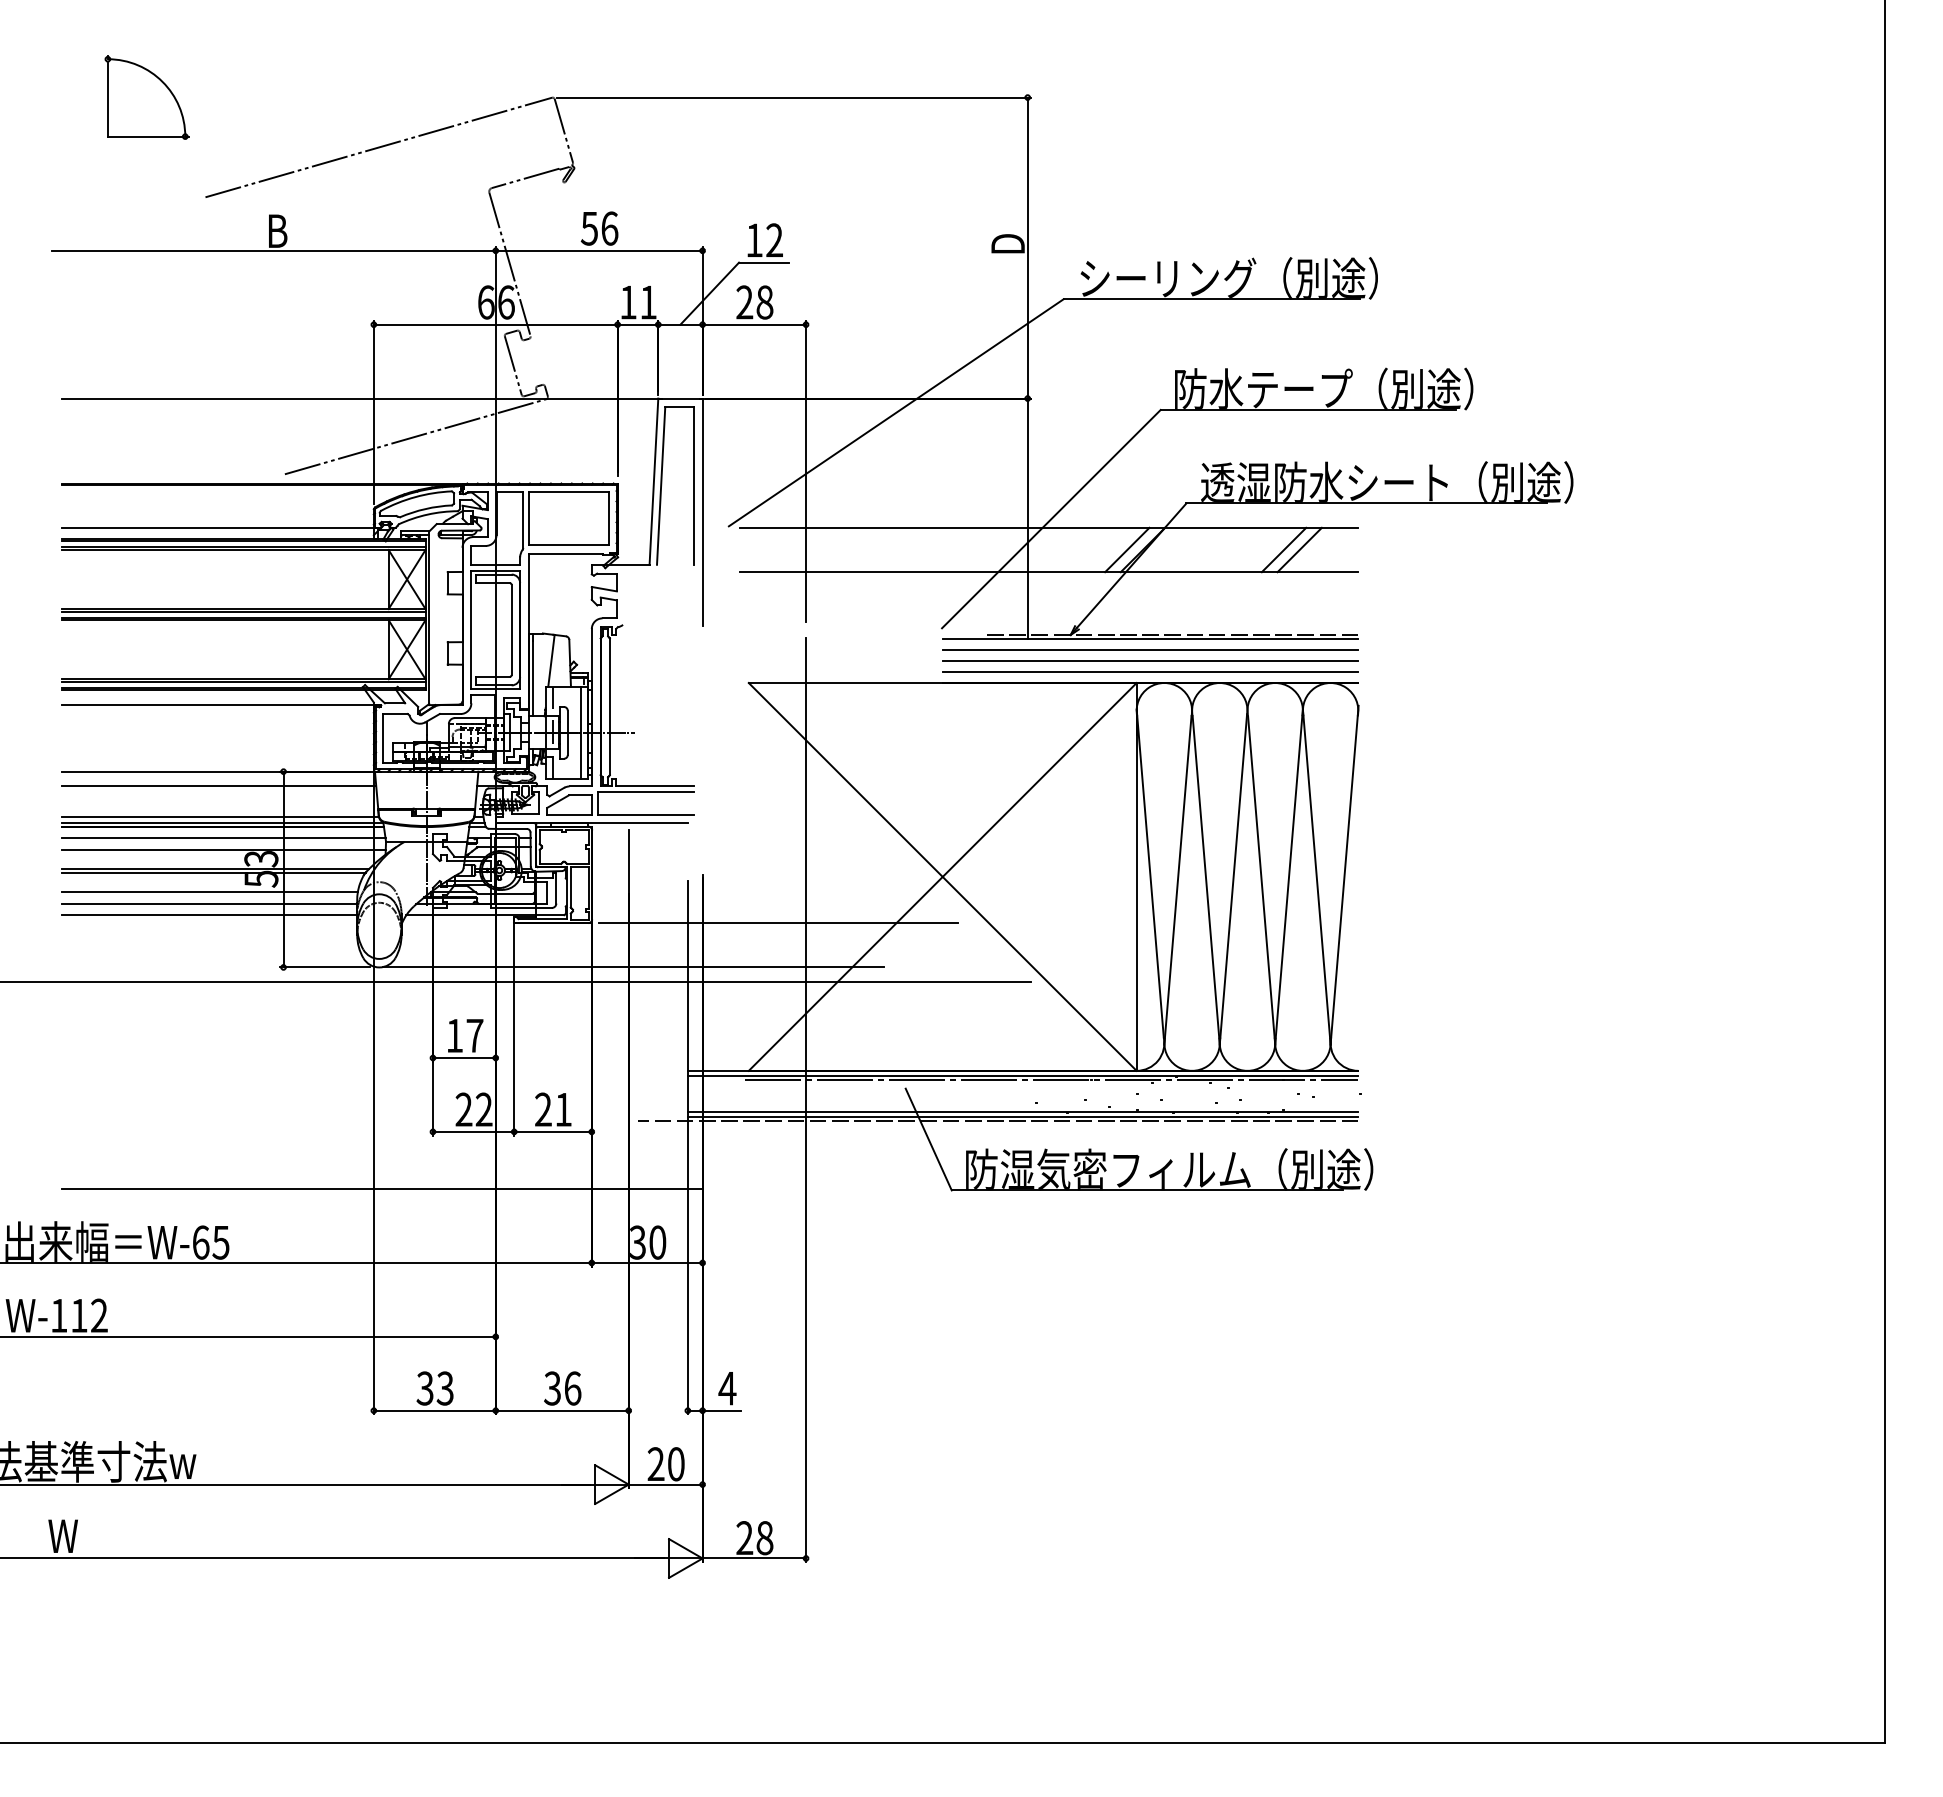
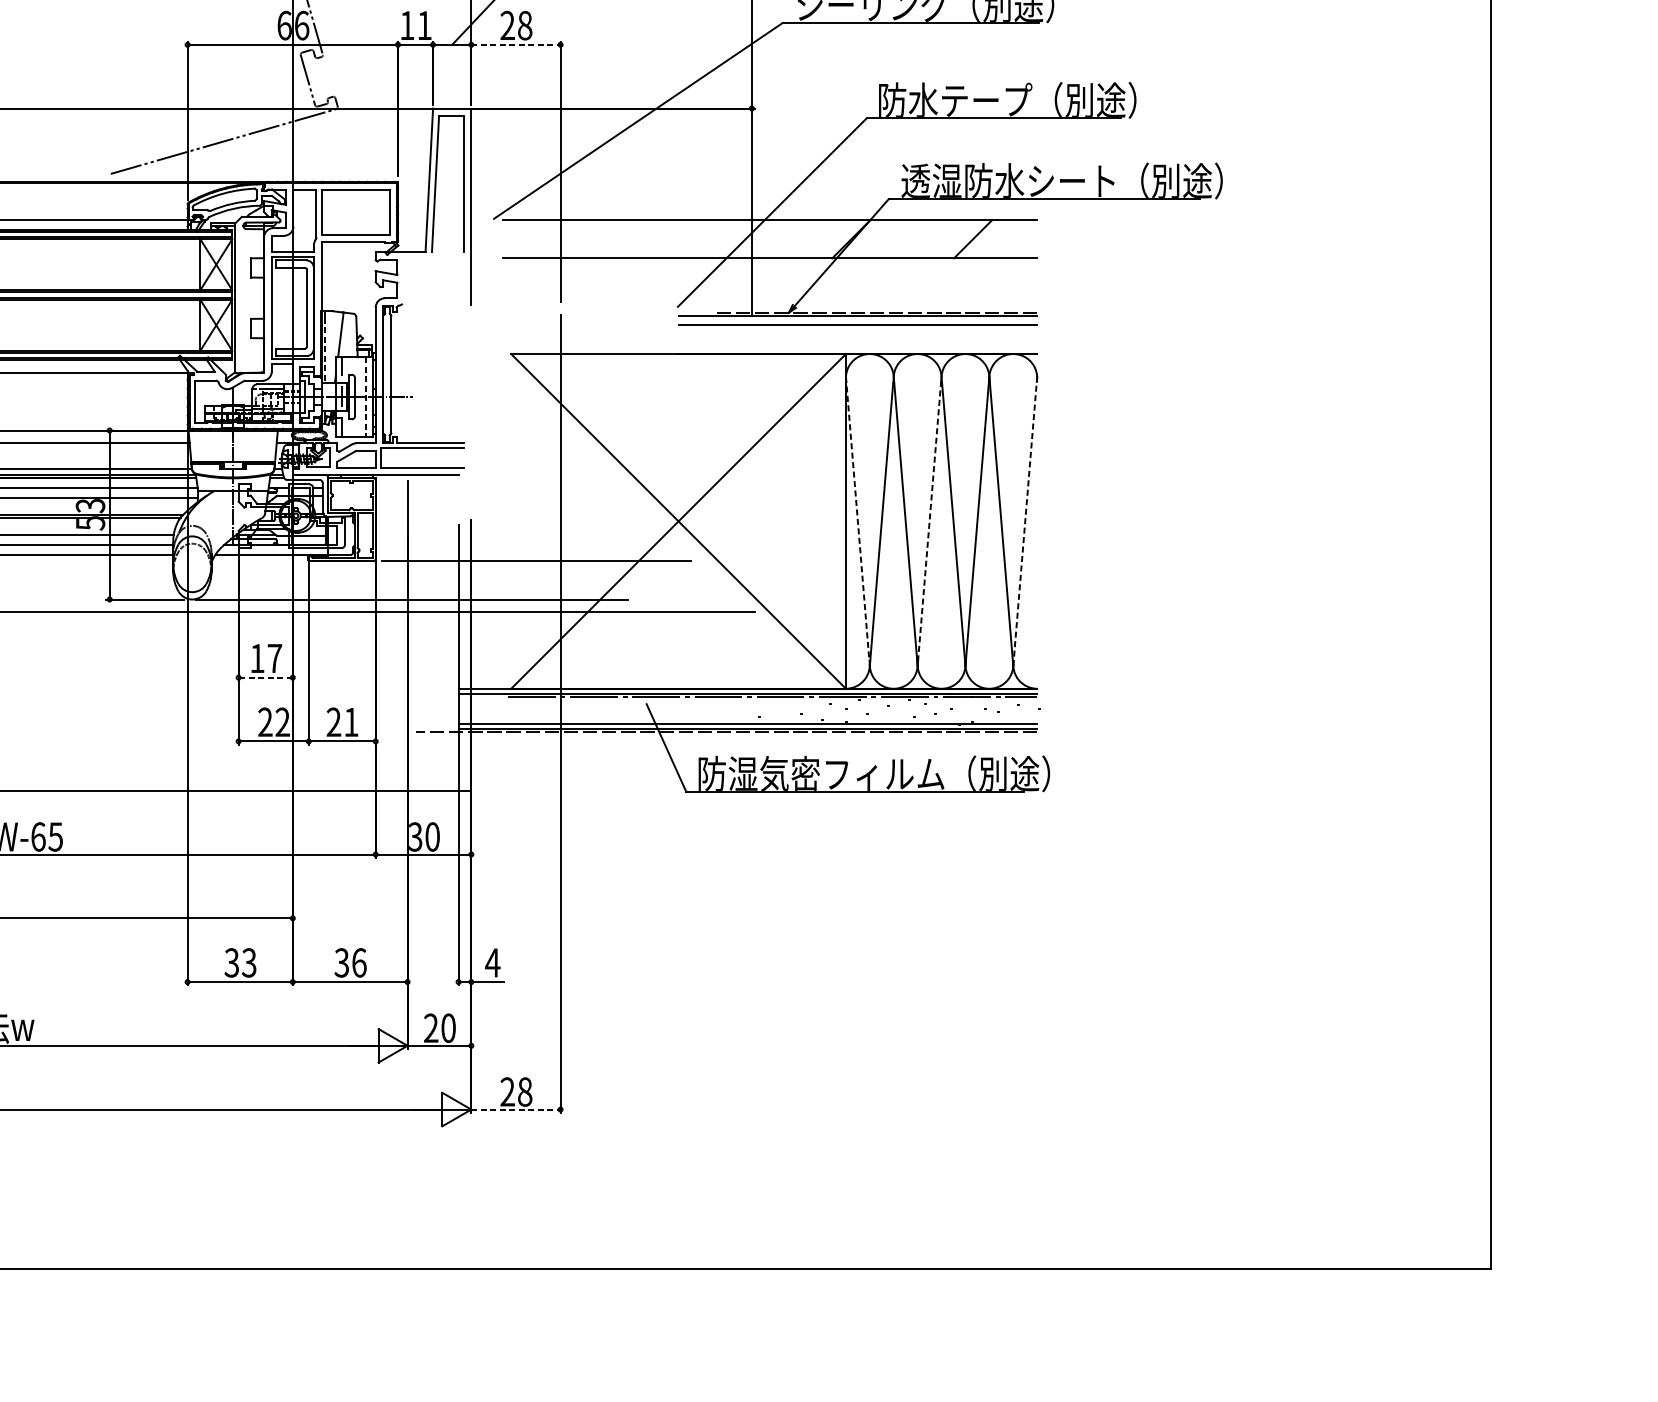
line: (754, 324) -> (516, 44), solid -> dashed
line: (1127, 549) -> (838, 238), removed
line: (1299, 549) -> (986, 238), removed
line: (1150, 660) -> (857, 334), removed
line: (1150, 671) -> (857, 344), removed
line: (533, 678) -> (325, 350), solid -> dashed
line: (580, 733) -> (365, 397), solid -> dashed
line: (1150, 873) -> (857, 518), solid -> dashed
line: (1344, 875) -> (1025, 520), solid -> dashed
line: (1233, 879) -> (929, 523), solid -> dashed
line: (463, 1058) -> (264, 678), solid -> dashed
line: (754, 1558) -> (516, 1109), solid -> dashed

